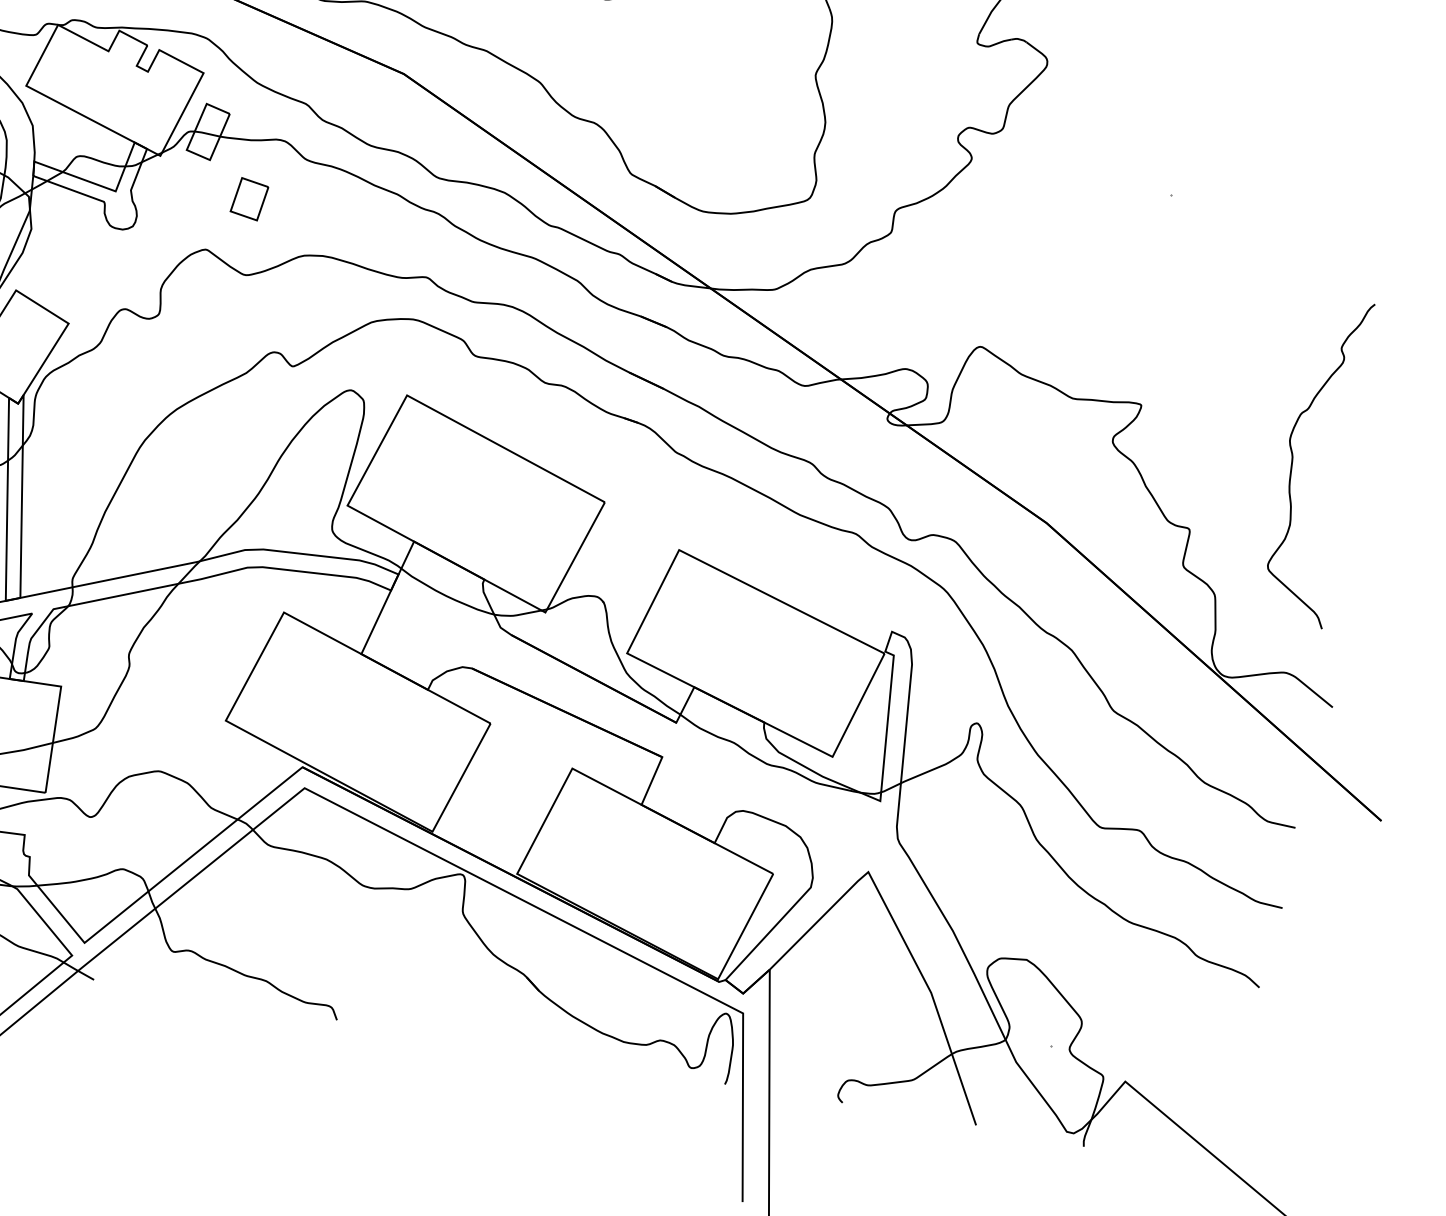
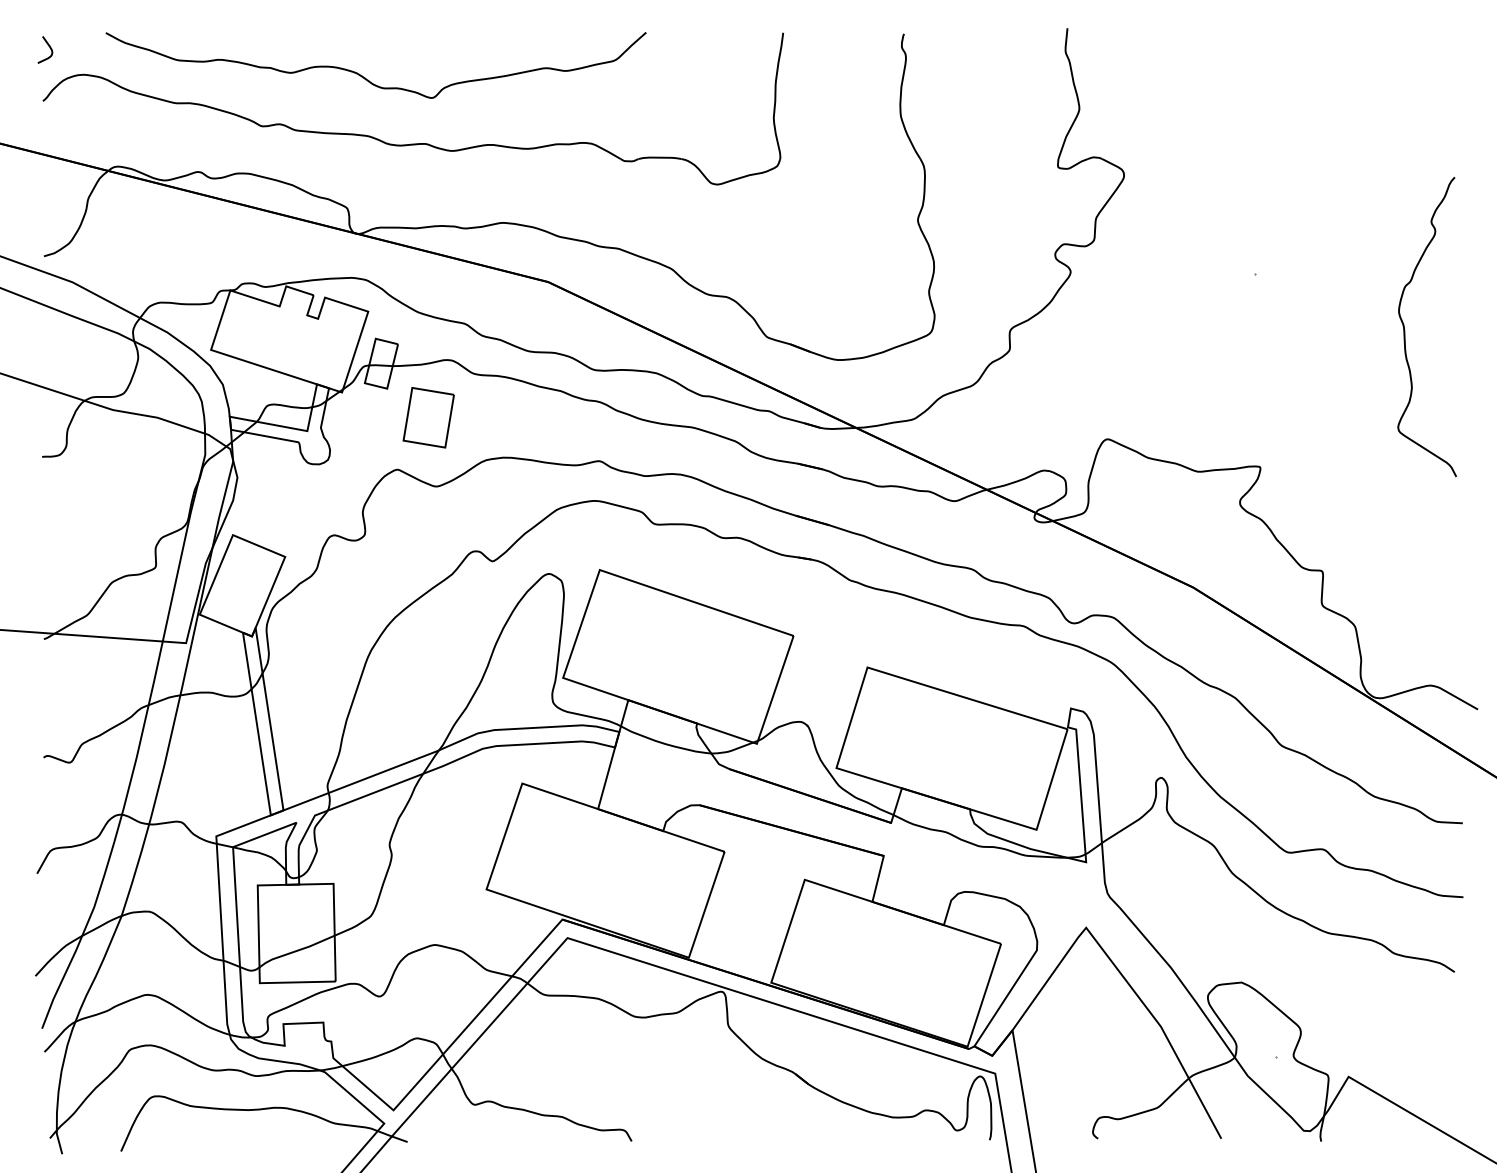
part: (249, 198) -> (428, 417), size x1.67
curve: (1293, 461) -> (1405, 330), moved

